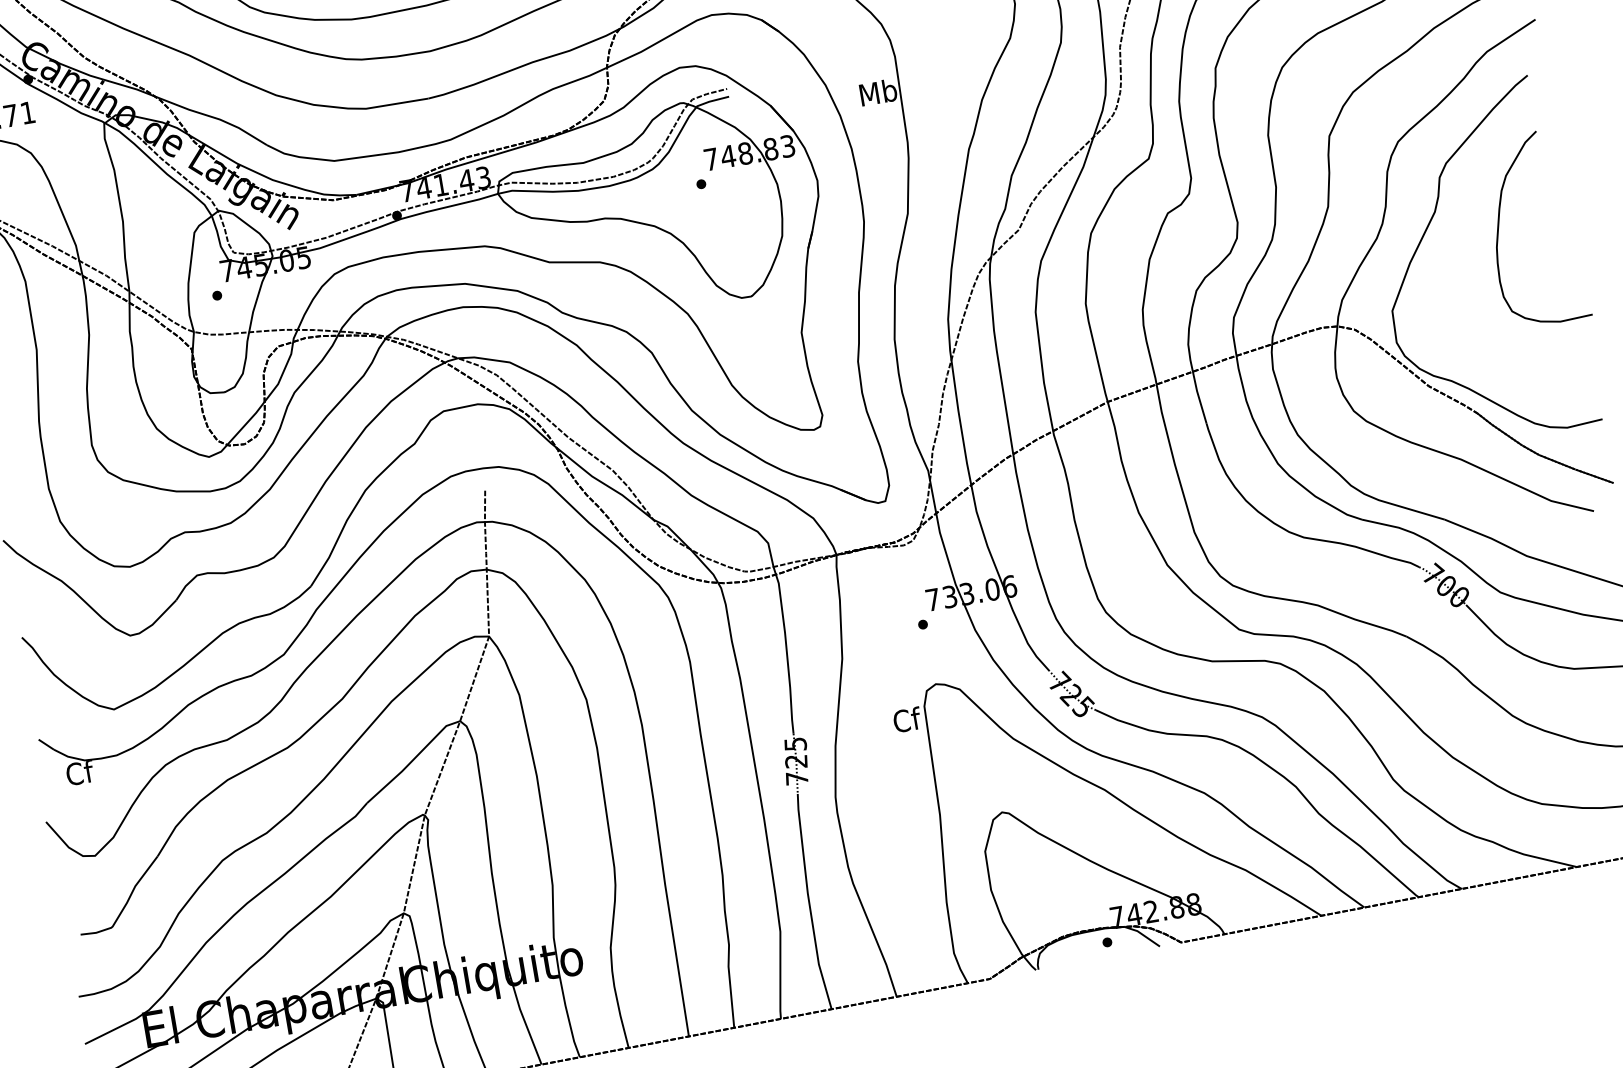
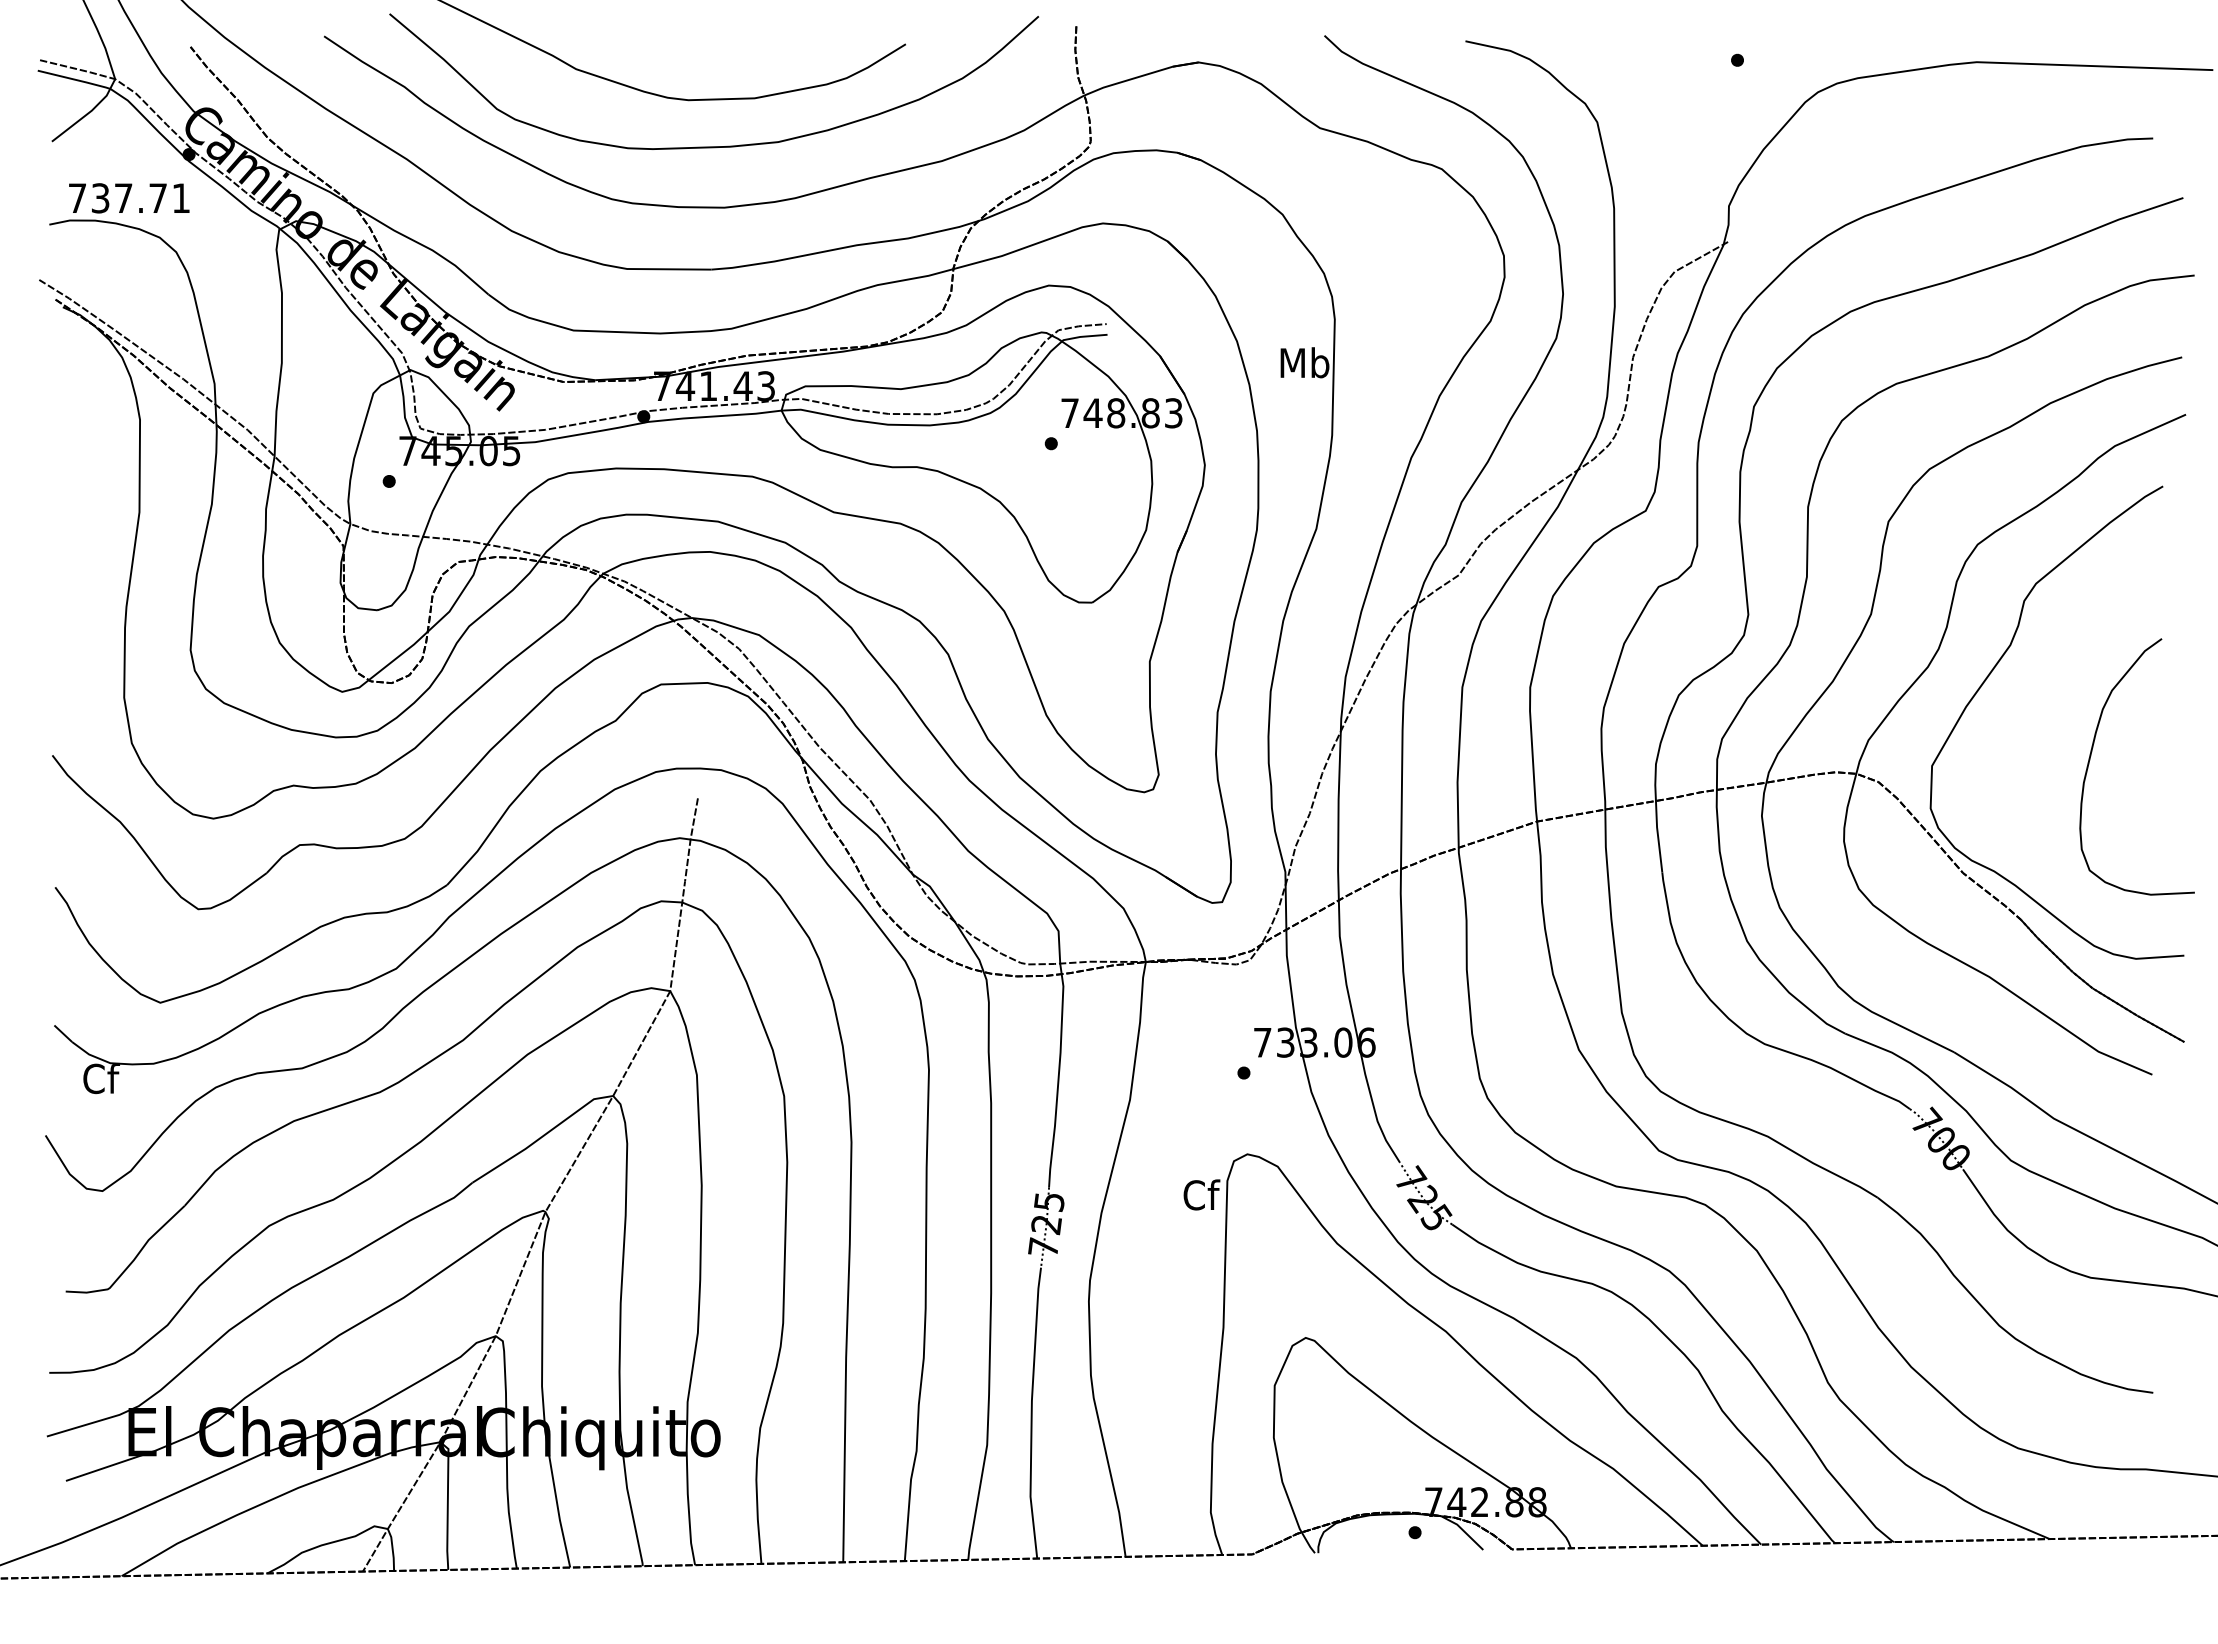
curve: (1499, 227) -> (2091, 756), moved

